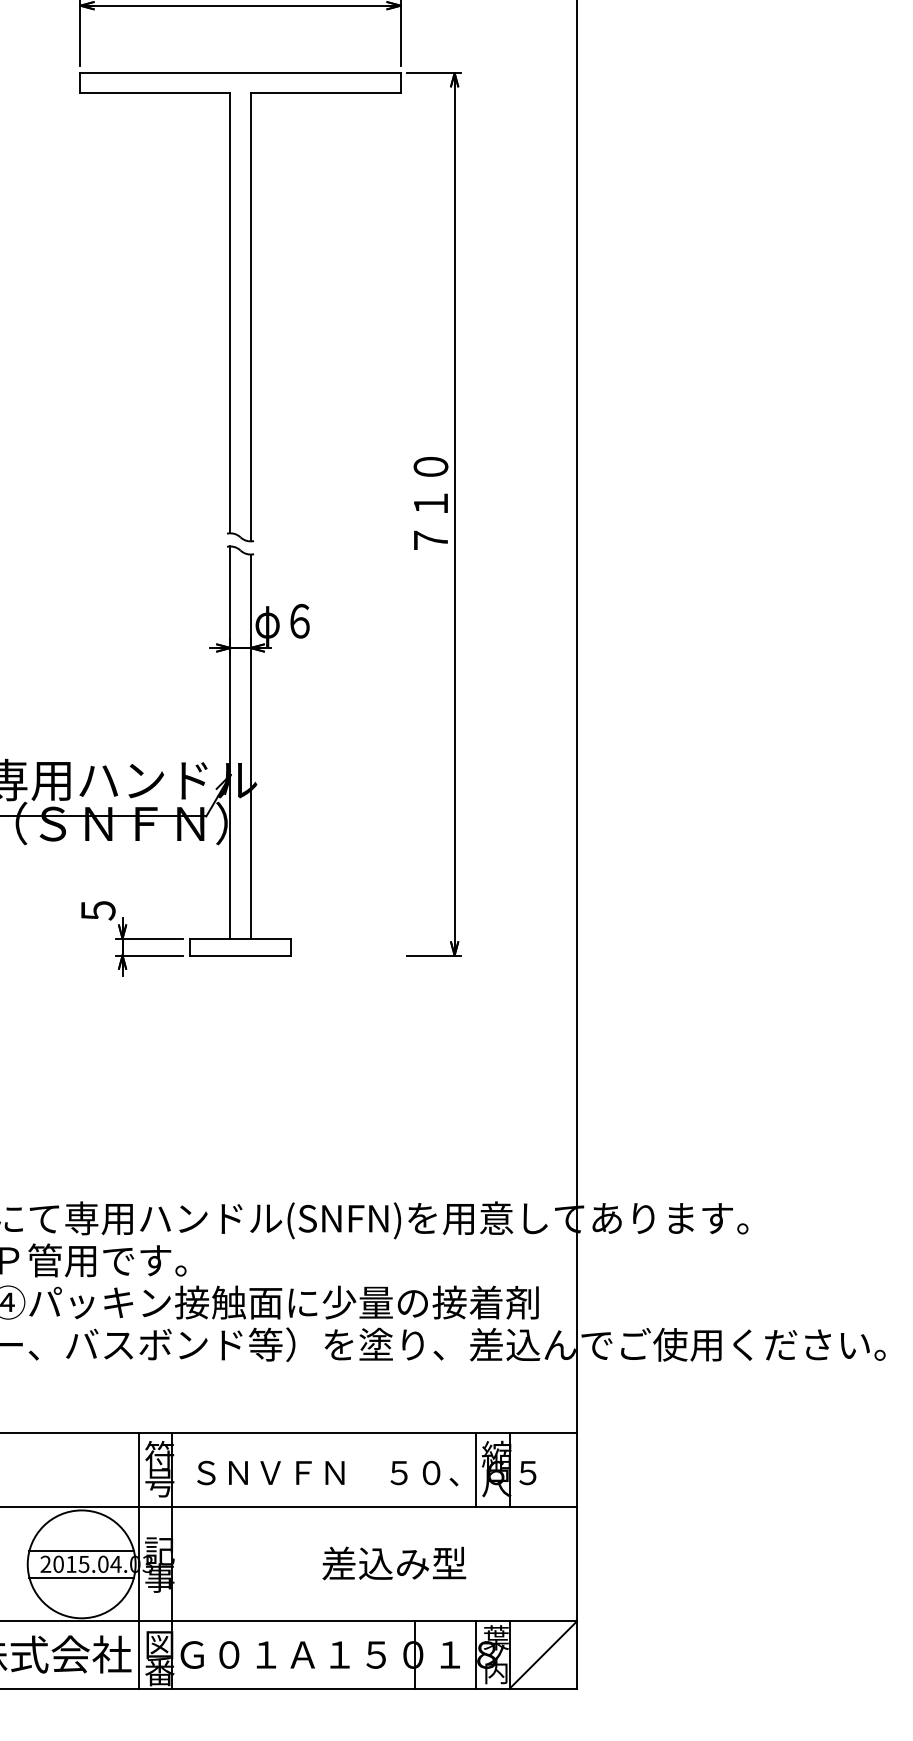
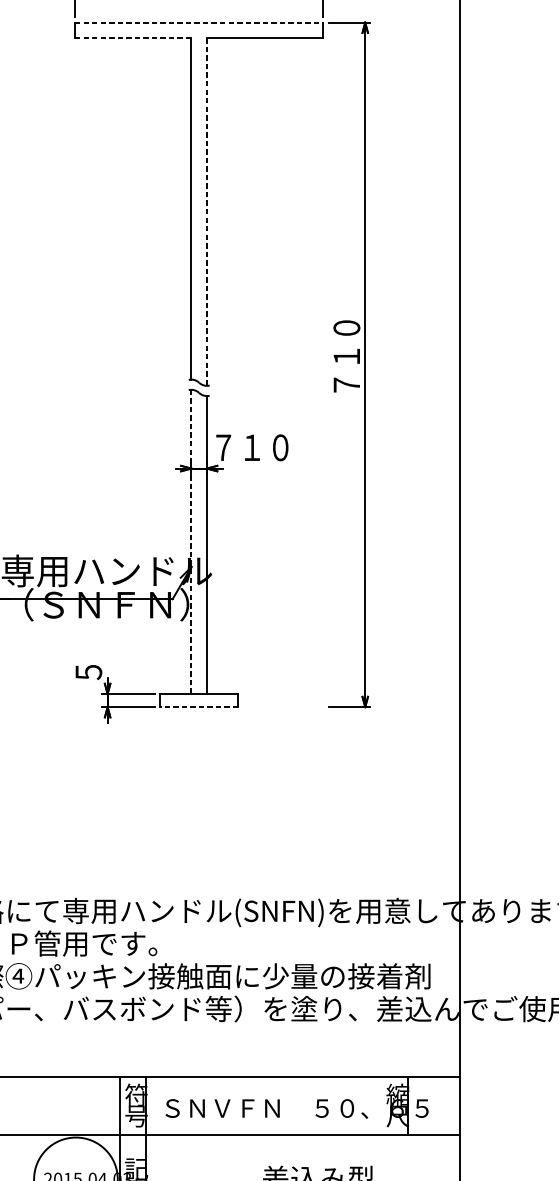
line: (241, 73) -> (199, 22), solid -> dashed
line: (155, 93) -> (133, 38), solid -> dashed
line: (250, 317) -> (206, 212), solid -> dashed
text: (305, 624) -> (249, 450), φ６ -> ７１０
line: (230, 743) -> (191, 542), solid -> dashed
line: (240, 955) -> (199, 707), solid -> dashed
line: (475, 1469) -> (381, 1105), removed
line: (81, 1550) -> (75, 1168), removed

